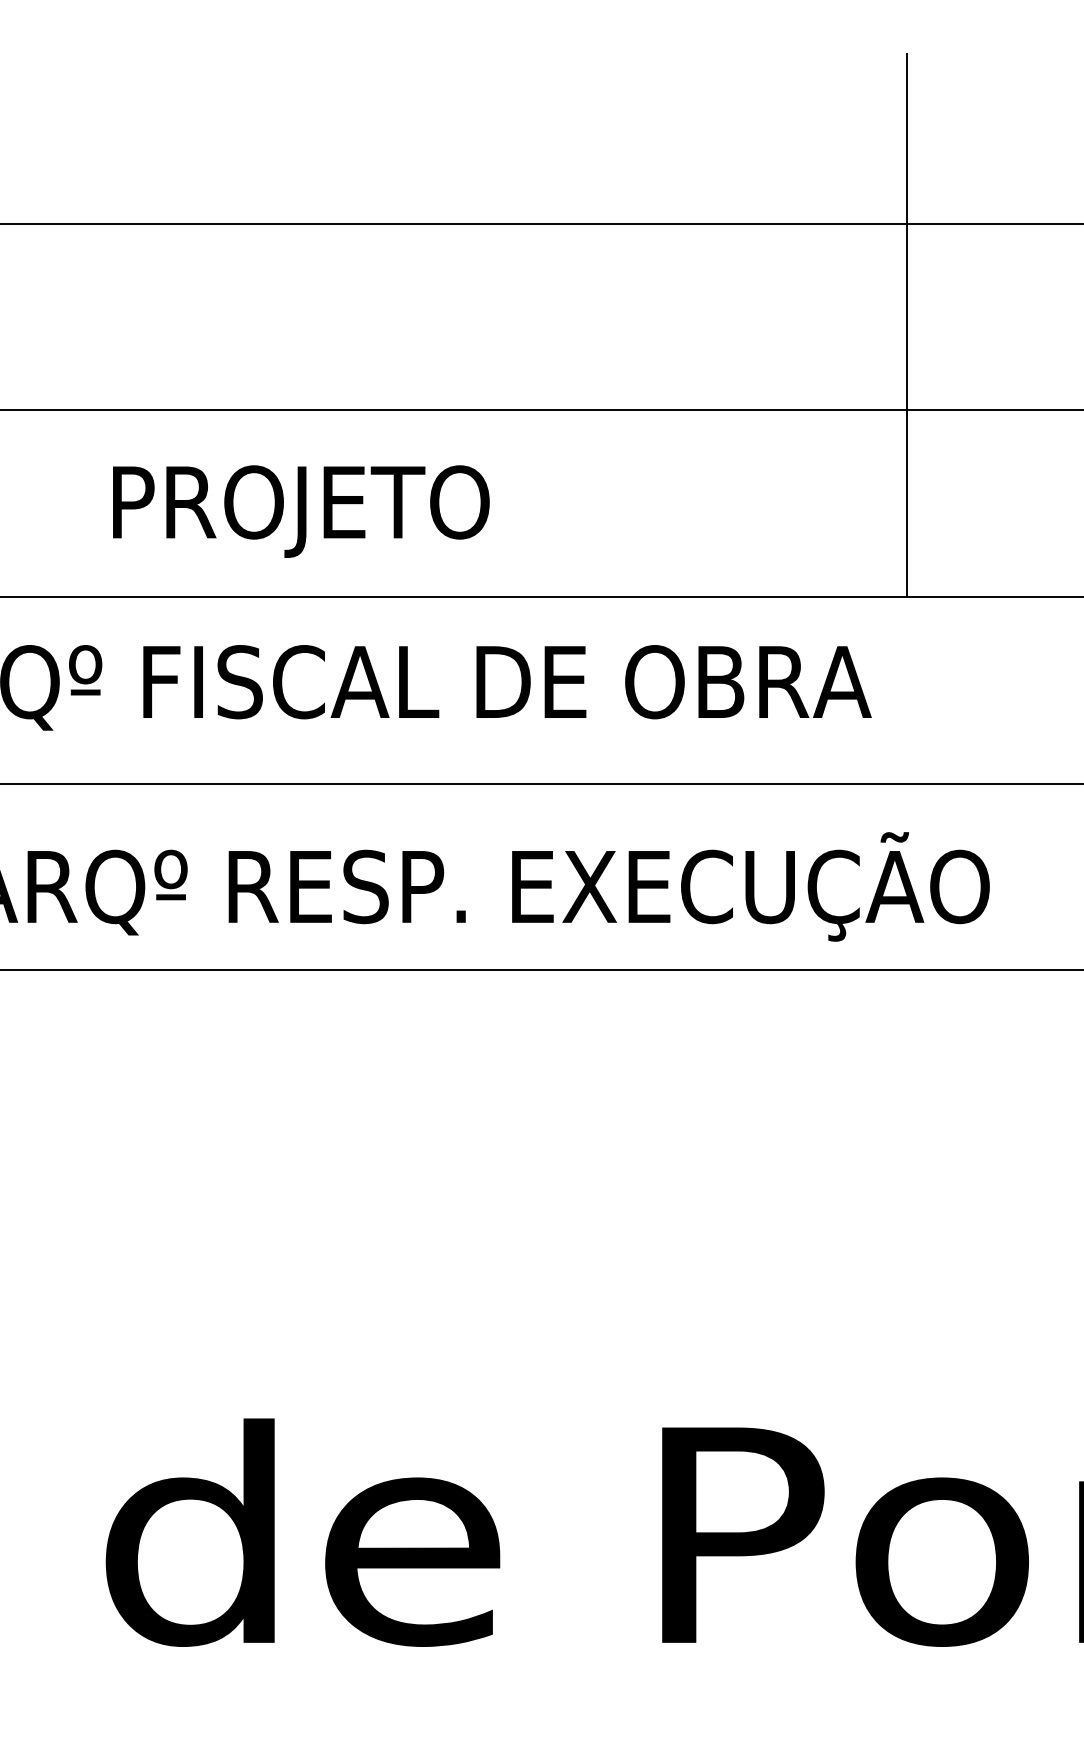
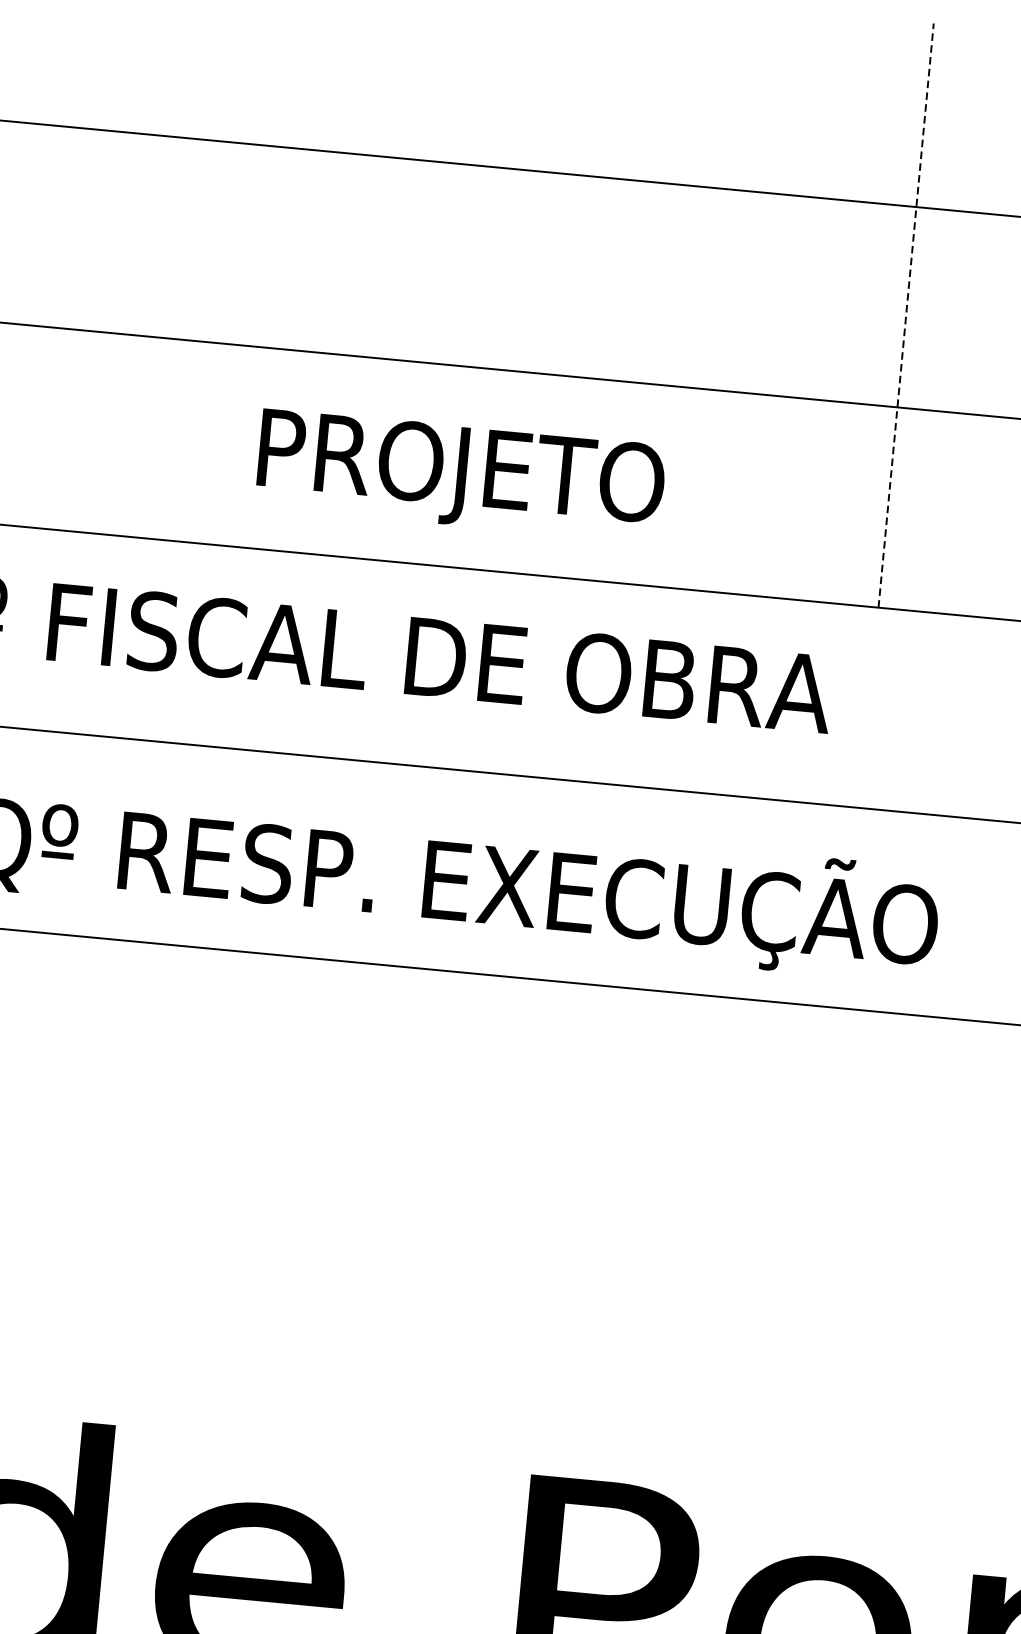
line: (907, 324) -> (906, 315), solid -> dashed
text: (301, 511) -> (461, 475), moved

